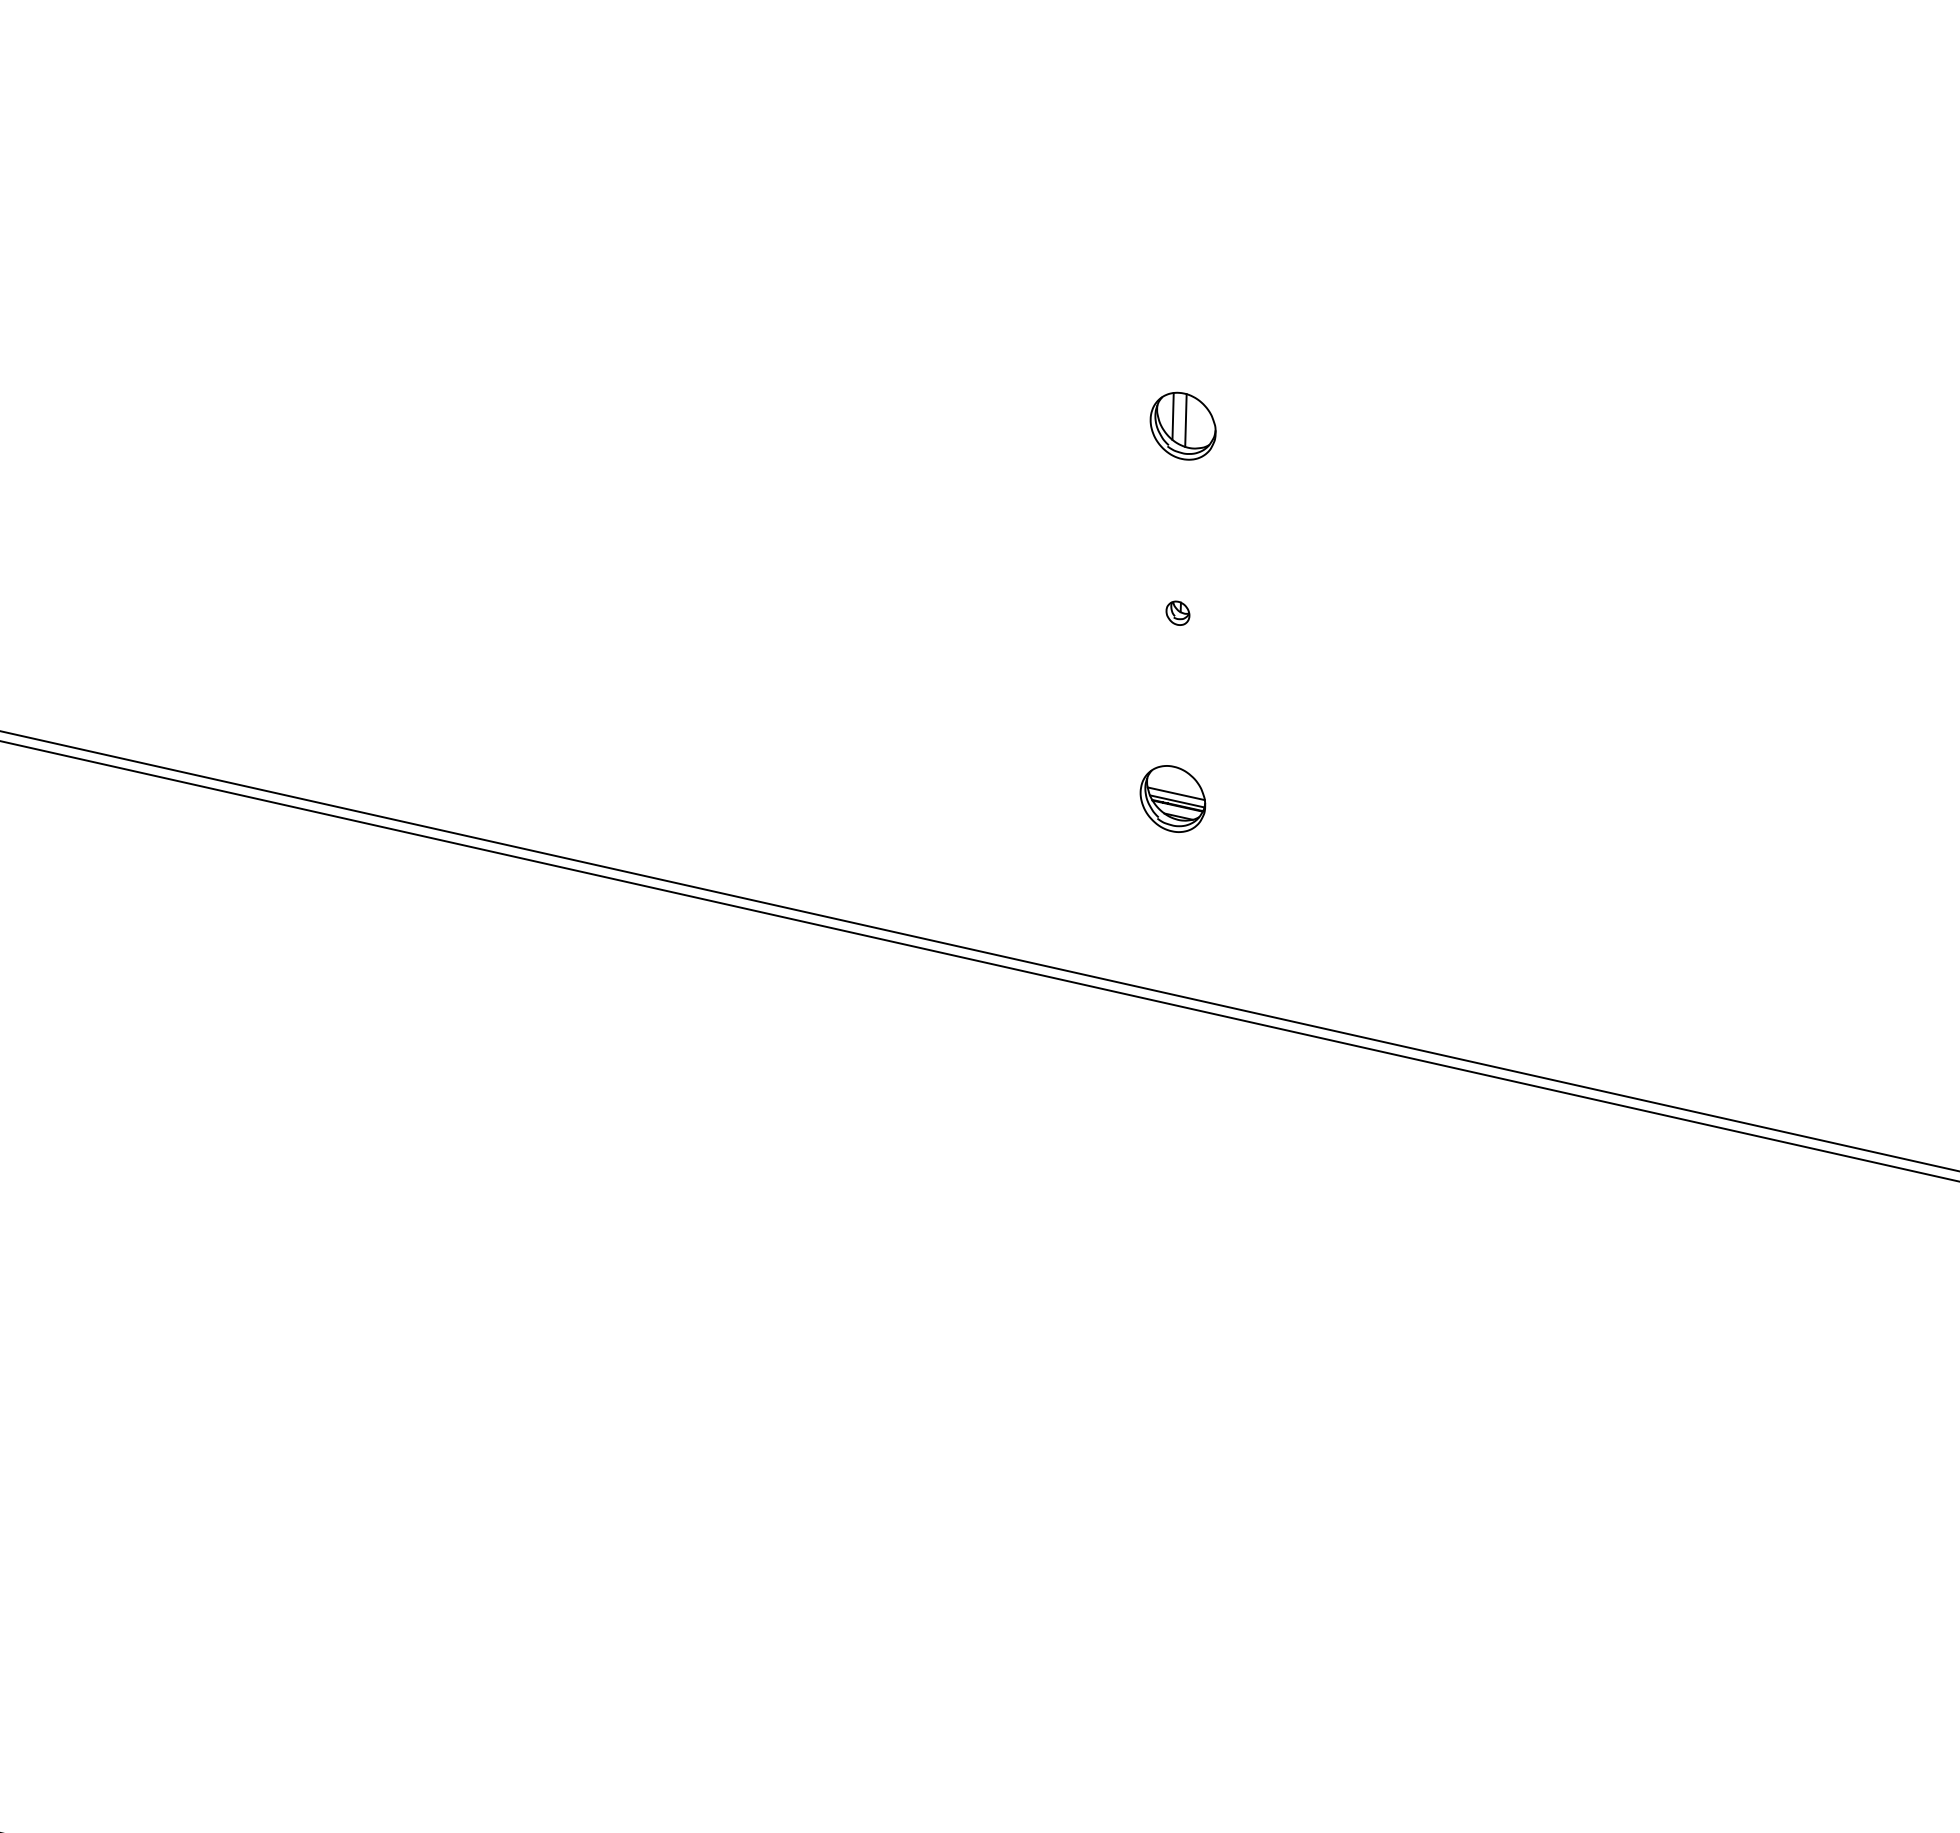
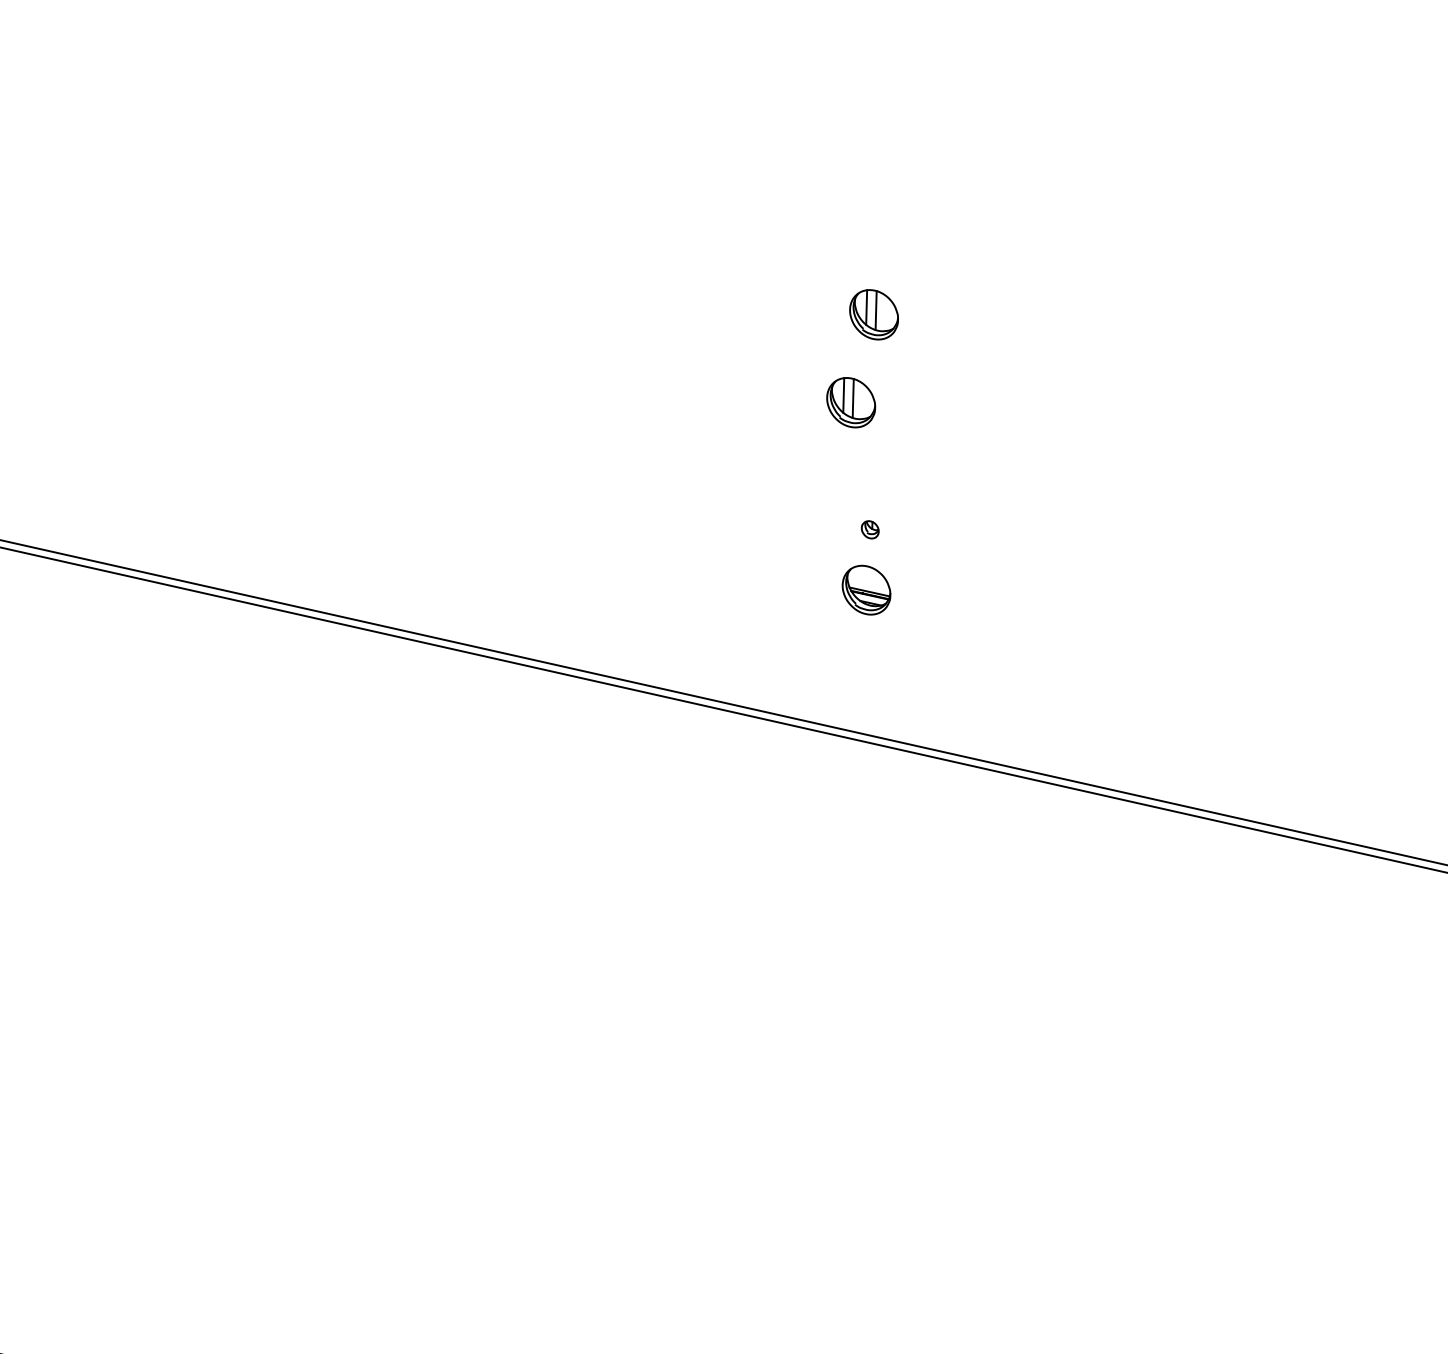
part: (1151, 544) -> (850, 402), added
part: (1177, 612) -> (869, 529), moved
line: (1175, 793) -> (868, 586), removed

